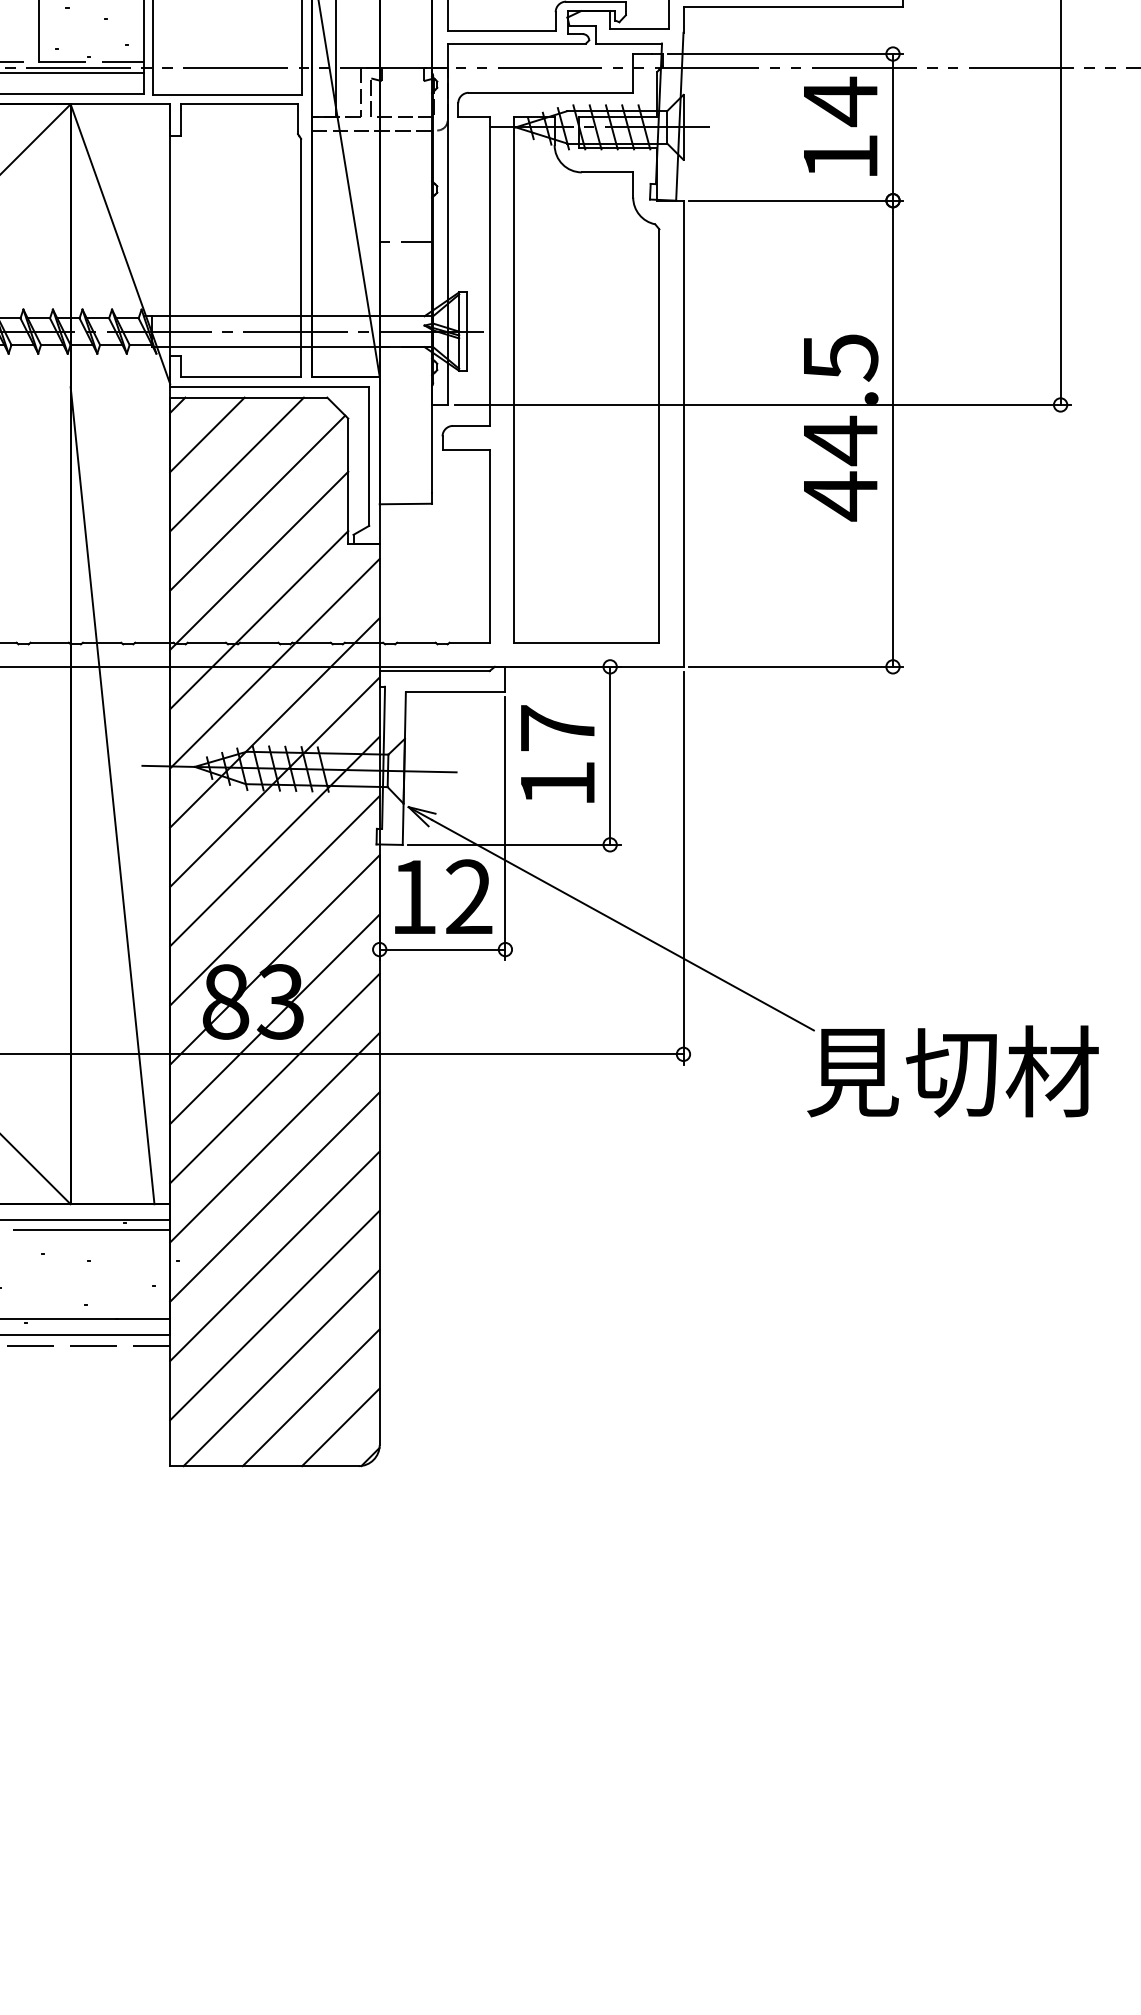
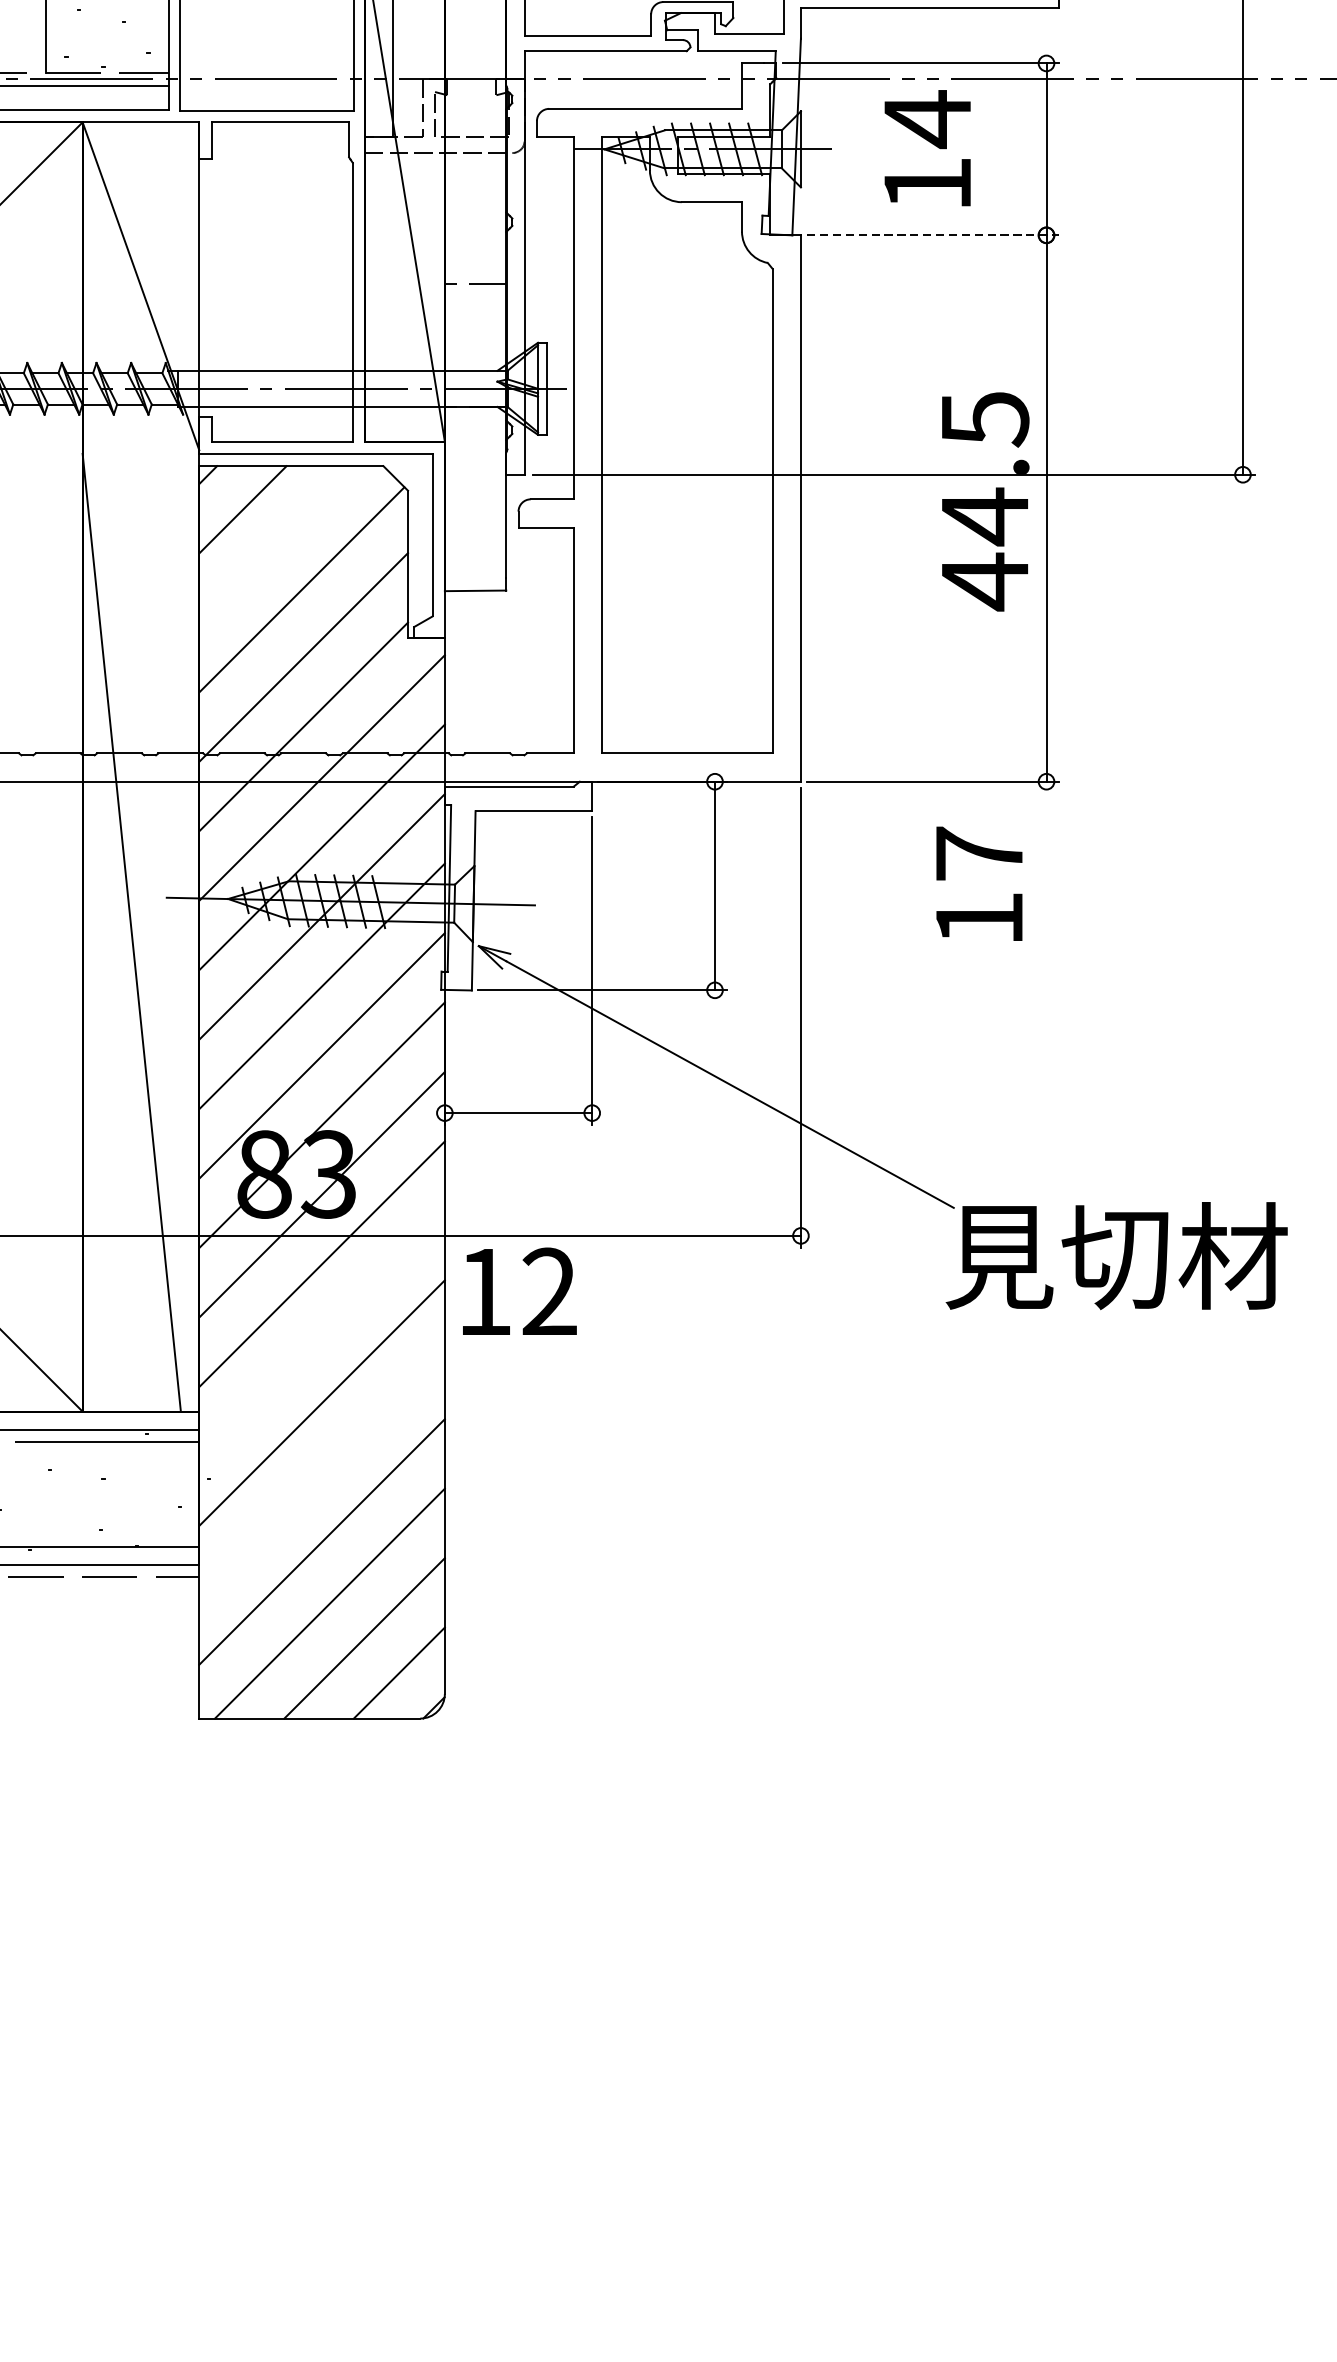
text: (840, 125) -> (927, 147), moved
line: (796, 200) -> (933, 235), solid -> dashed
line: (236, 464) -> (277, 544), removed
text: (557, 753) -> (979, 883), moved
text: (443, 896) -> (519, 1291), moved
line: (274, 1137) -> (321, 1333), removed
line: (274, 1256) -> (321, 1472), removed

